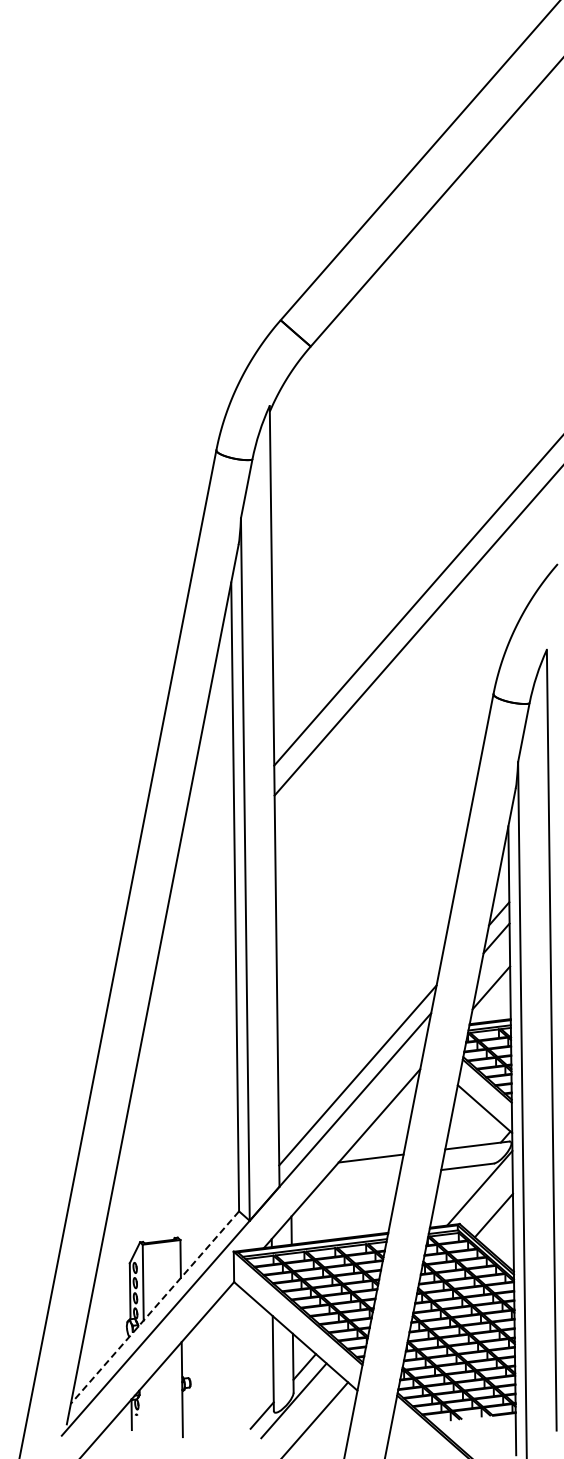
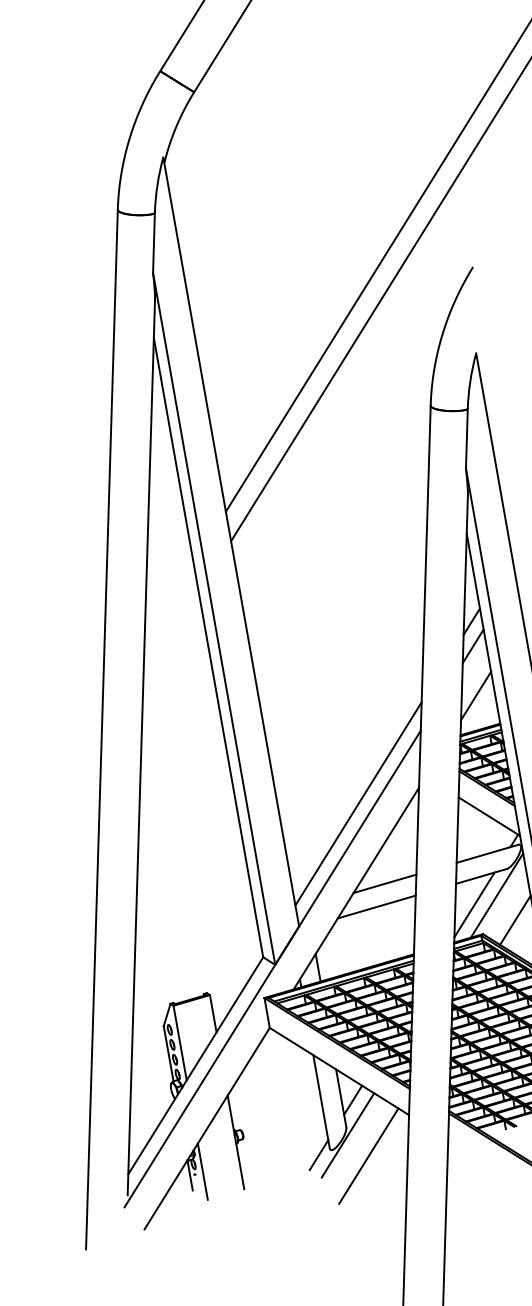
line: (358, 1180) -> (376, 907), added
line: (456, 1193) -> (474, 904), added
line: (155, 1307) -> (196, 1065), dashed -> solid
line: (144, 1412) -> (202, 1171), added

